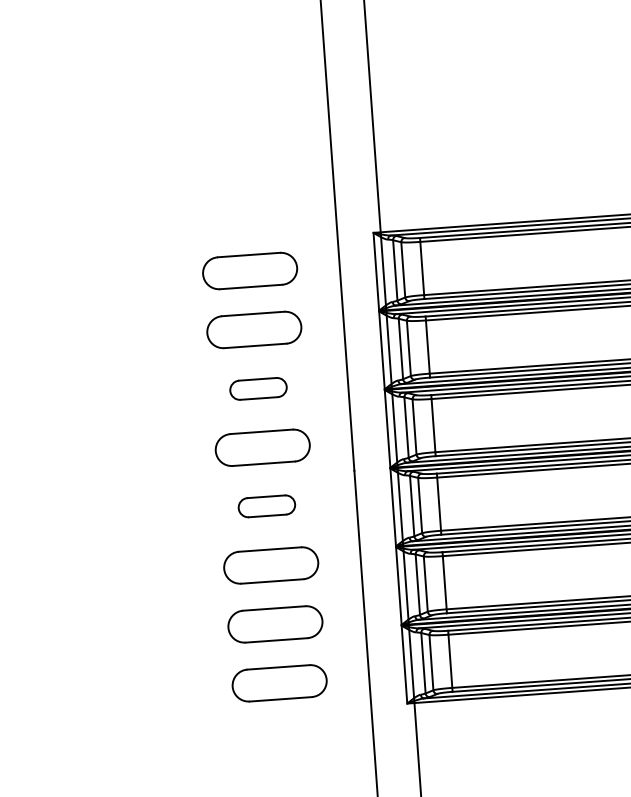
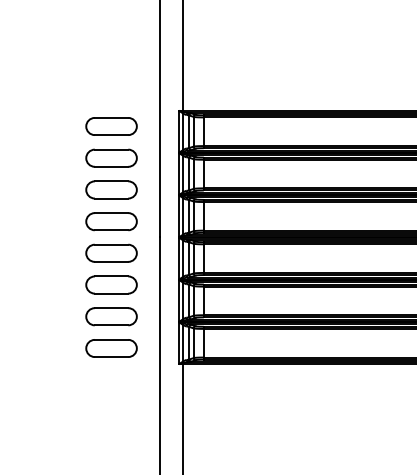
part: (258, 388) -> (111, 189), size x1.67
part: (266, 505) -> (111, 252), size x1.67

